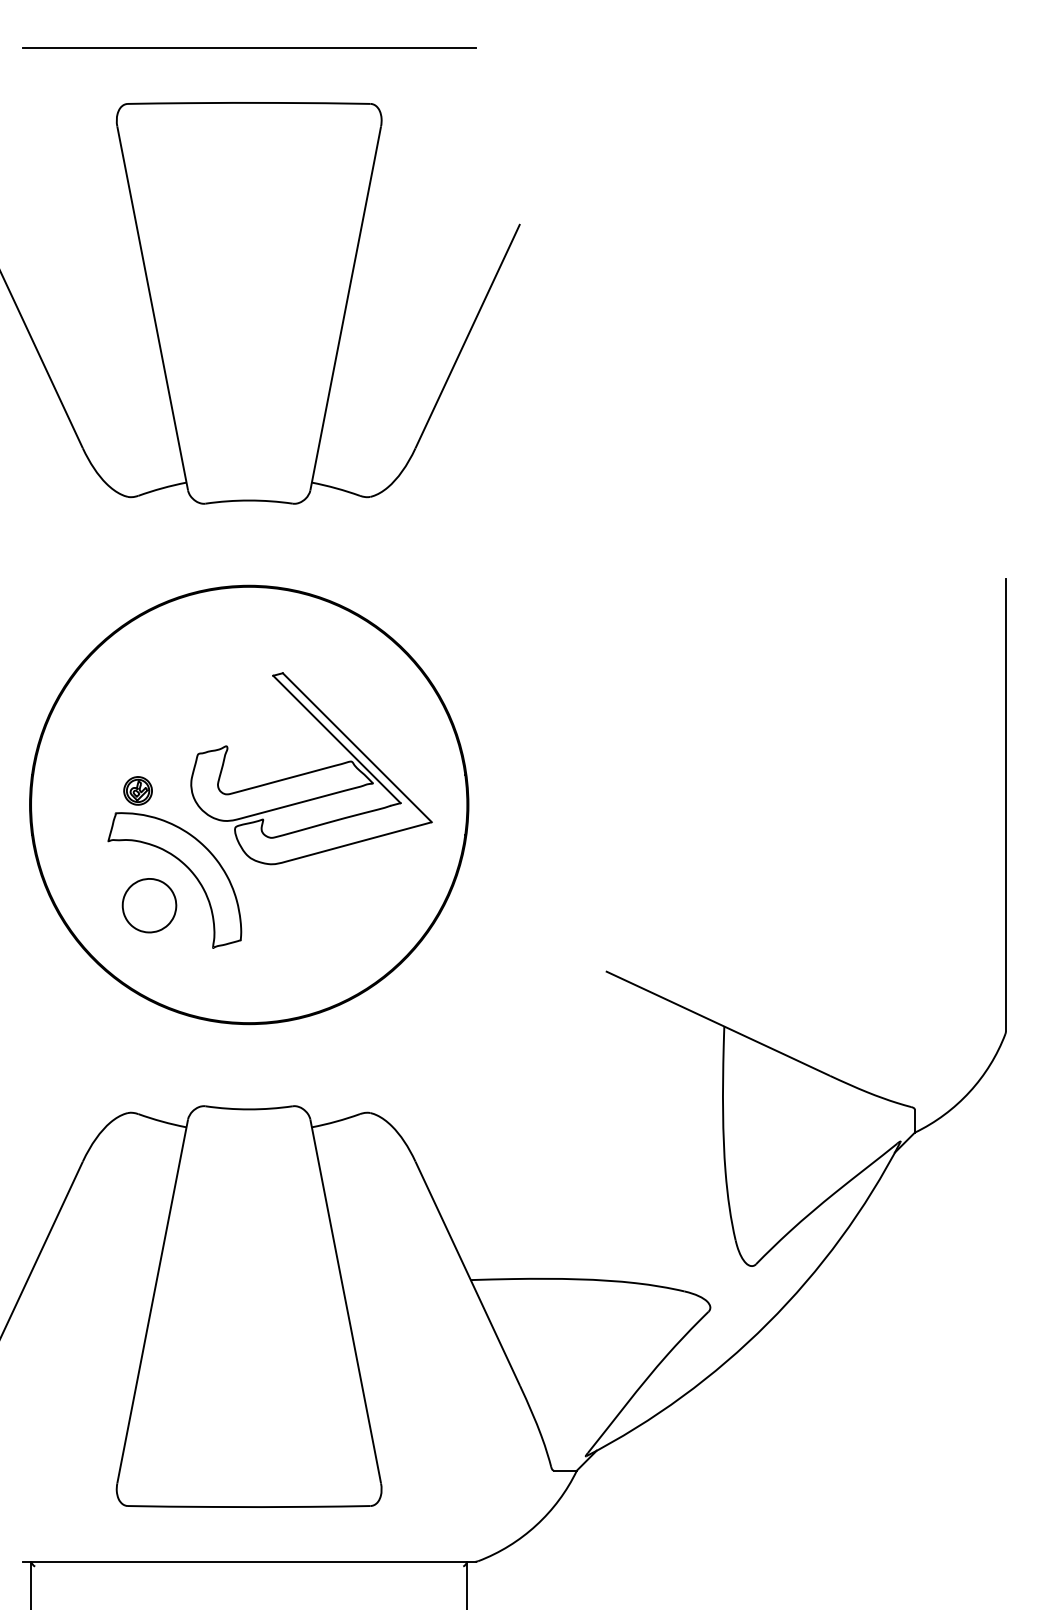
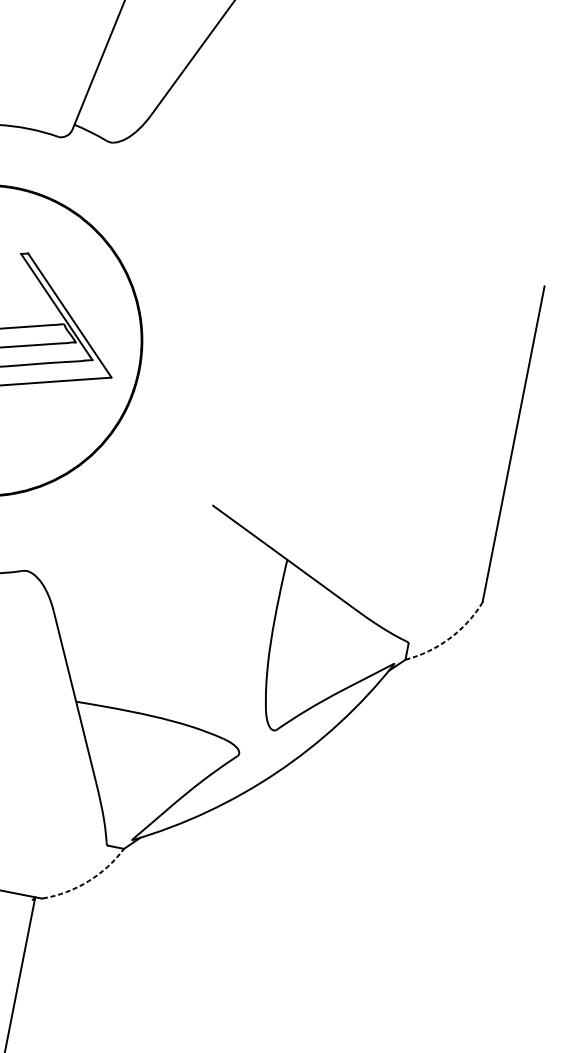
arc: (969, 1092) -> (449, 639), solid -> dashed
arc: (536, 1525) -> (88, 881), solid -> dashed

